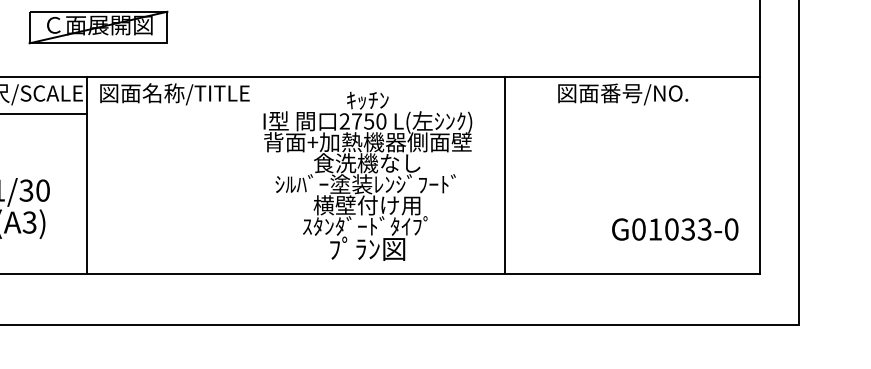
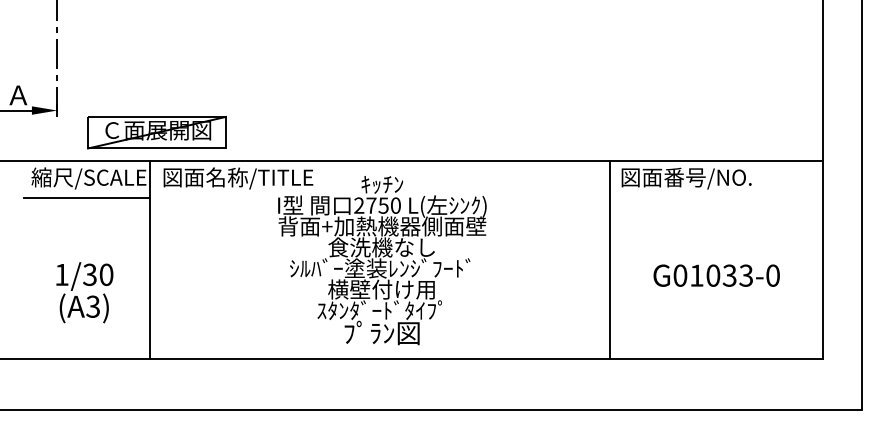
part: (98, 27) -> (156, 132), moved
line: (505, 175) -> (610, 259), moved
text: (368, 176) -> (382, 260), moved
text: (675, 229) -> (716, 275), moved

